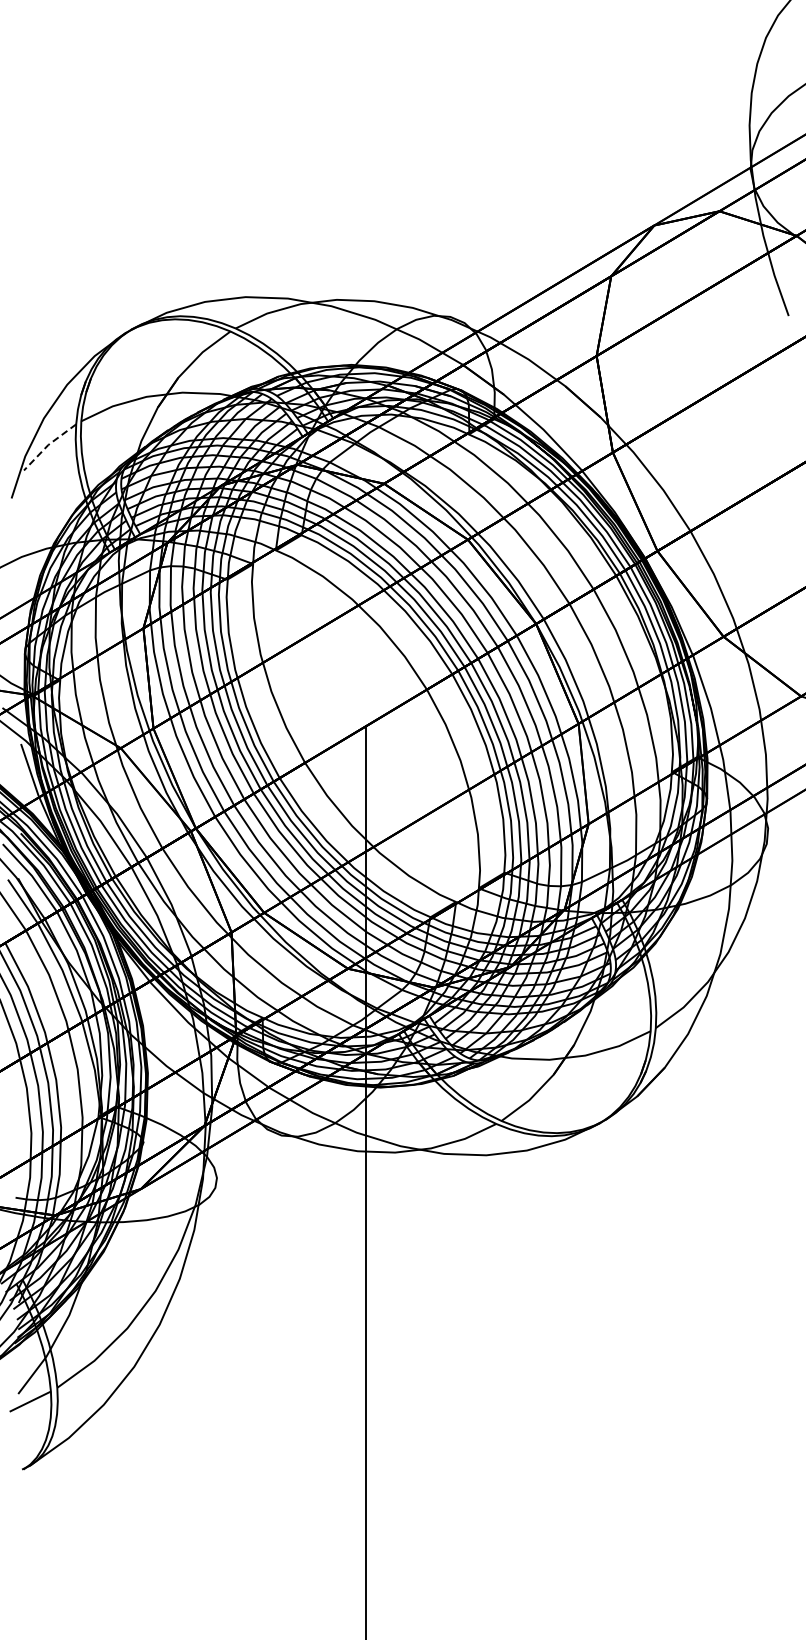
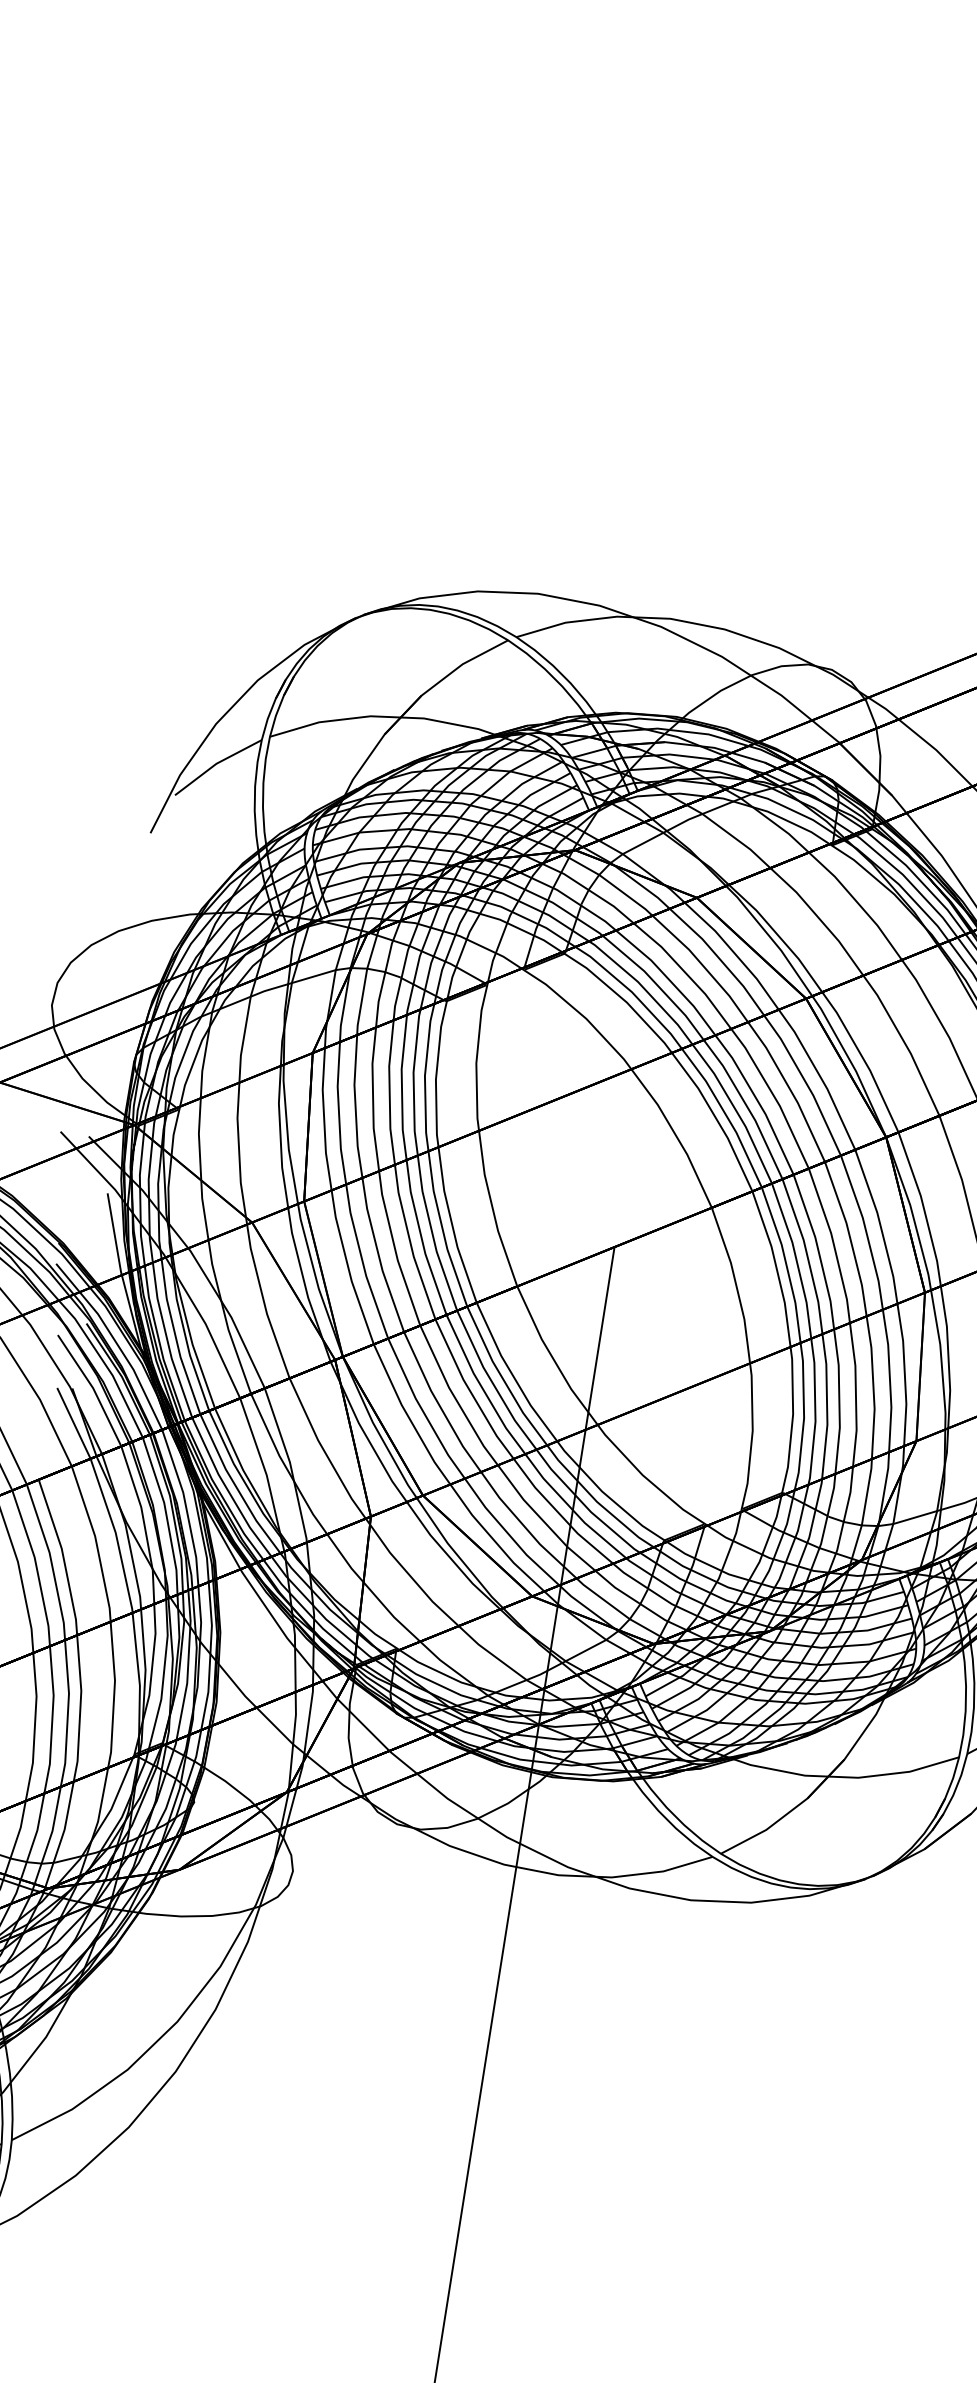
line: (48, 445) -> (216, 764), dashed -> solid

